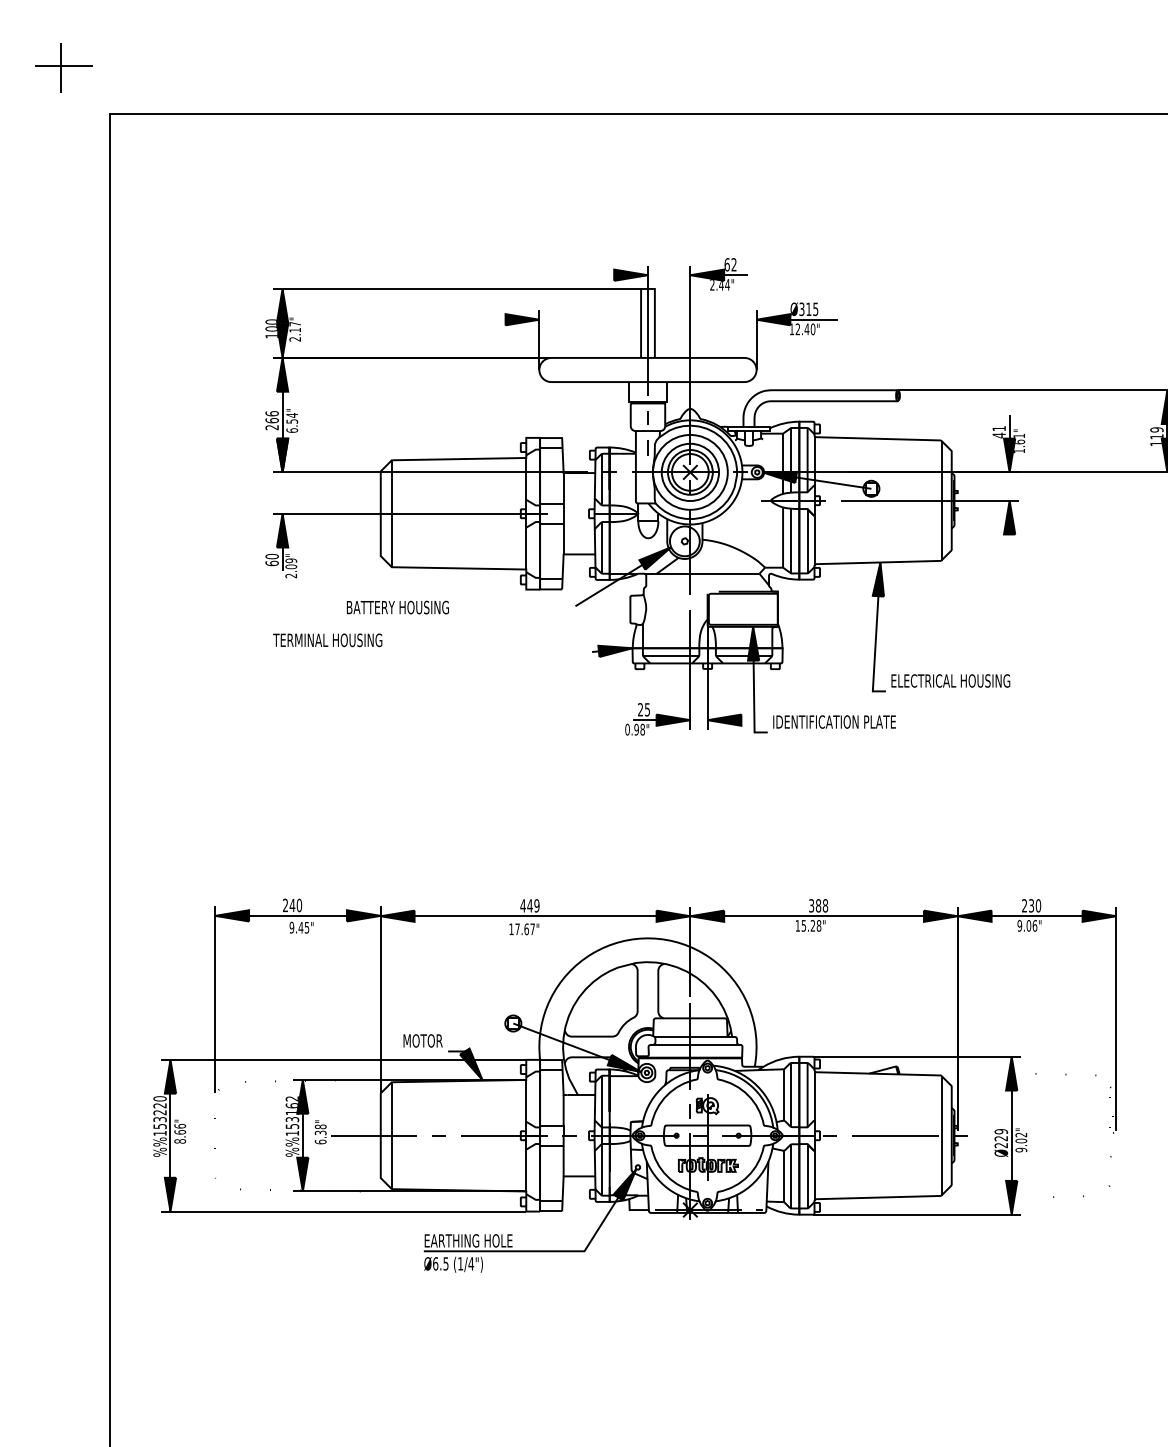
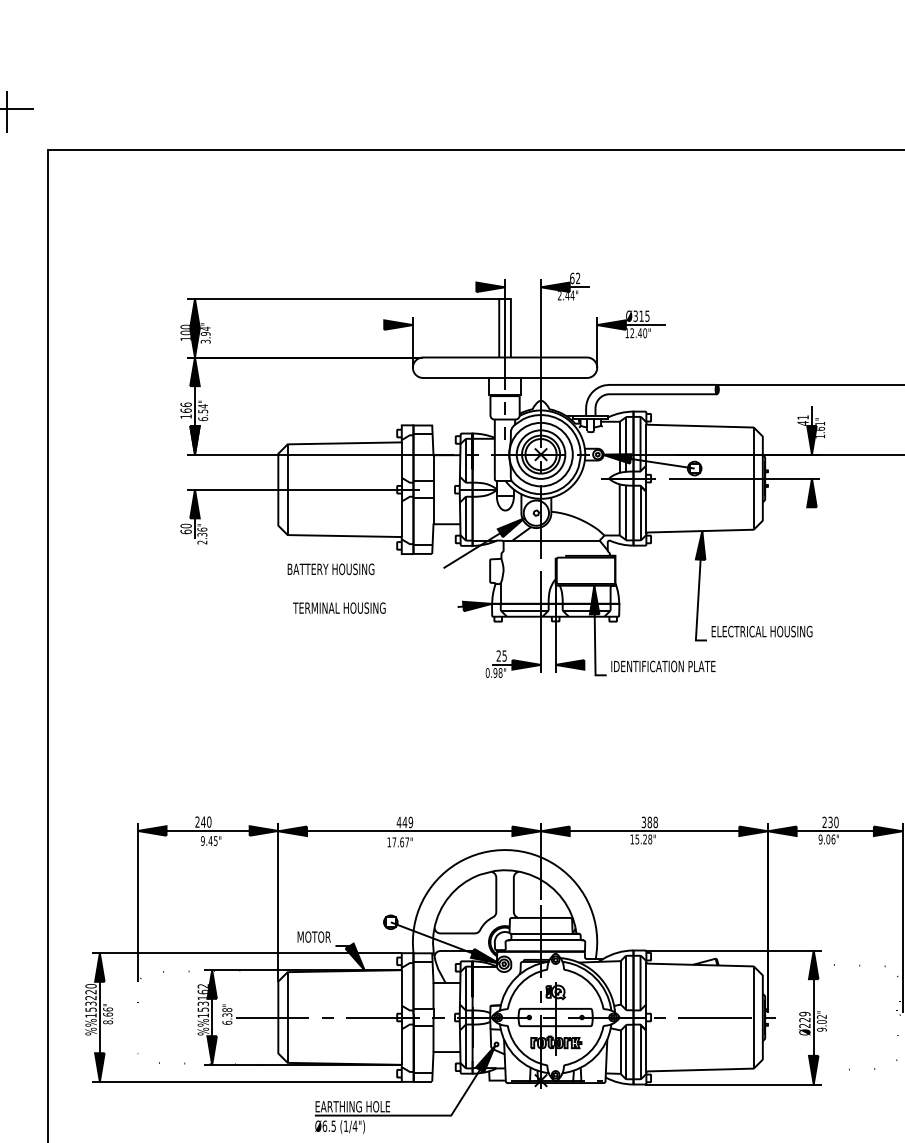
text: (295, 331) -> (205, 335), 2.17" -> 3.94"
text: (271, 427) -> (185, 416), 266 -> 166
text: (291, 563) -> (202, 531), 2.09" -> 2.36"
text: (397, 607) -> (330, 569), moved
text: (327, 640) -> (339, 608), moved

